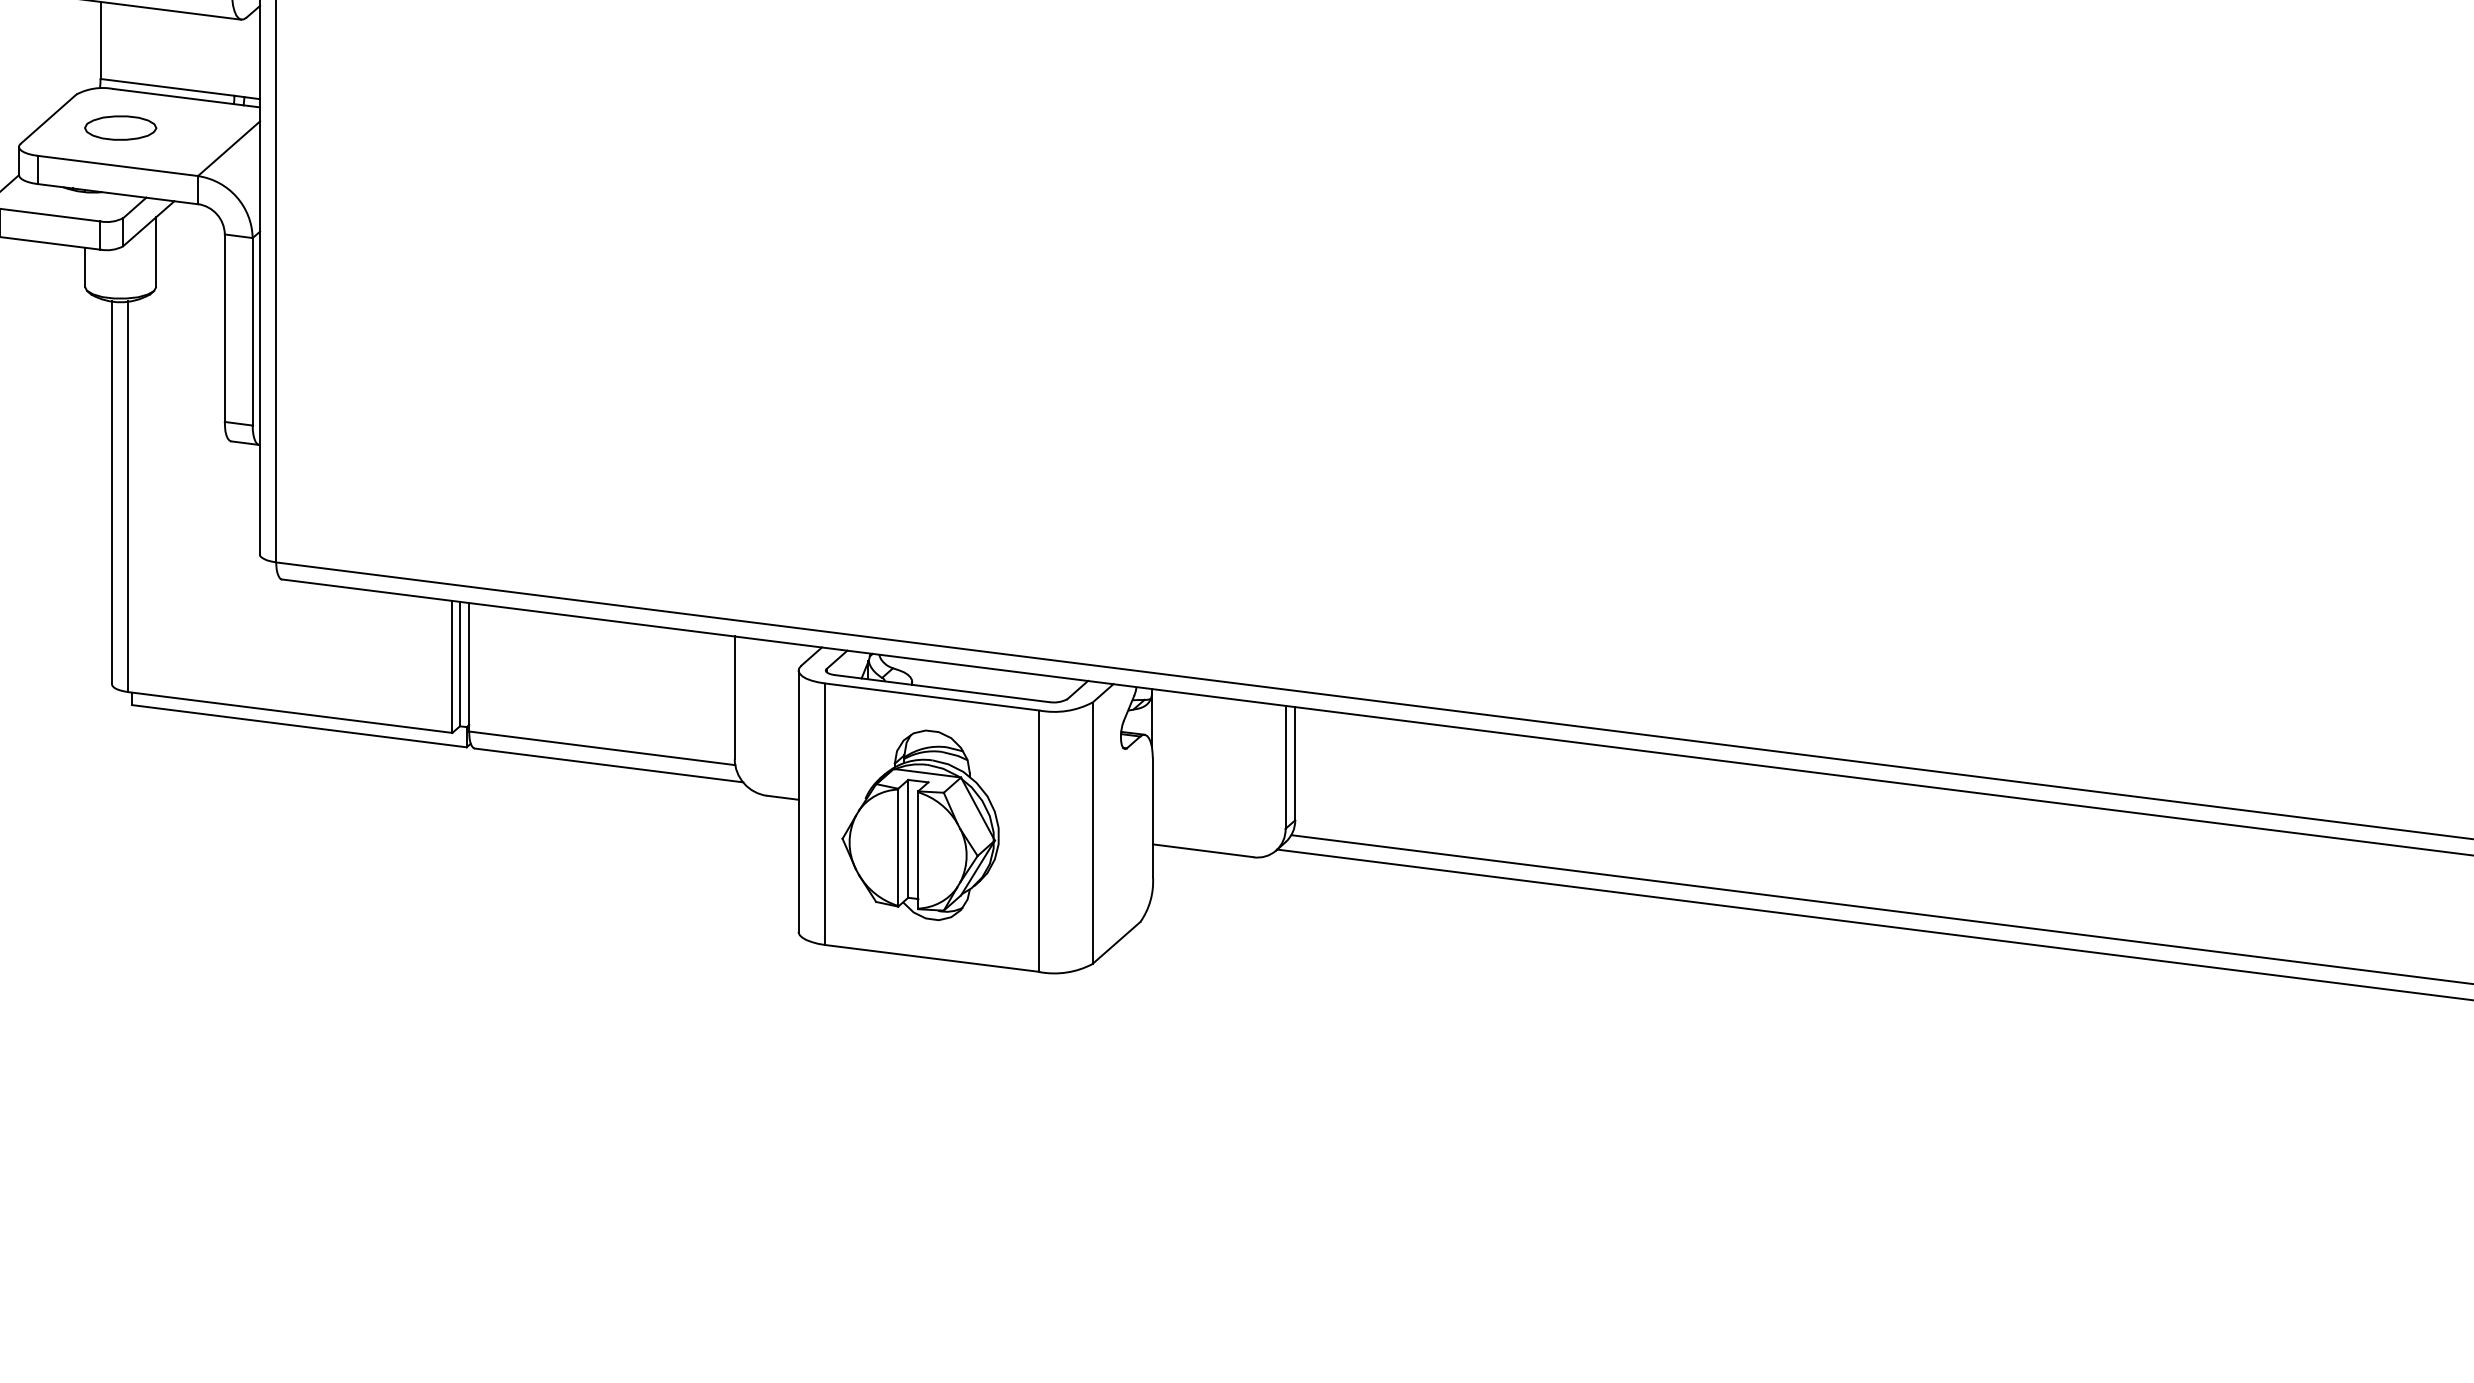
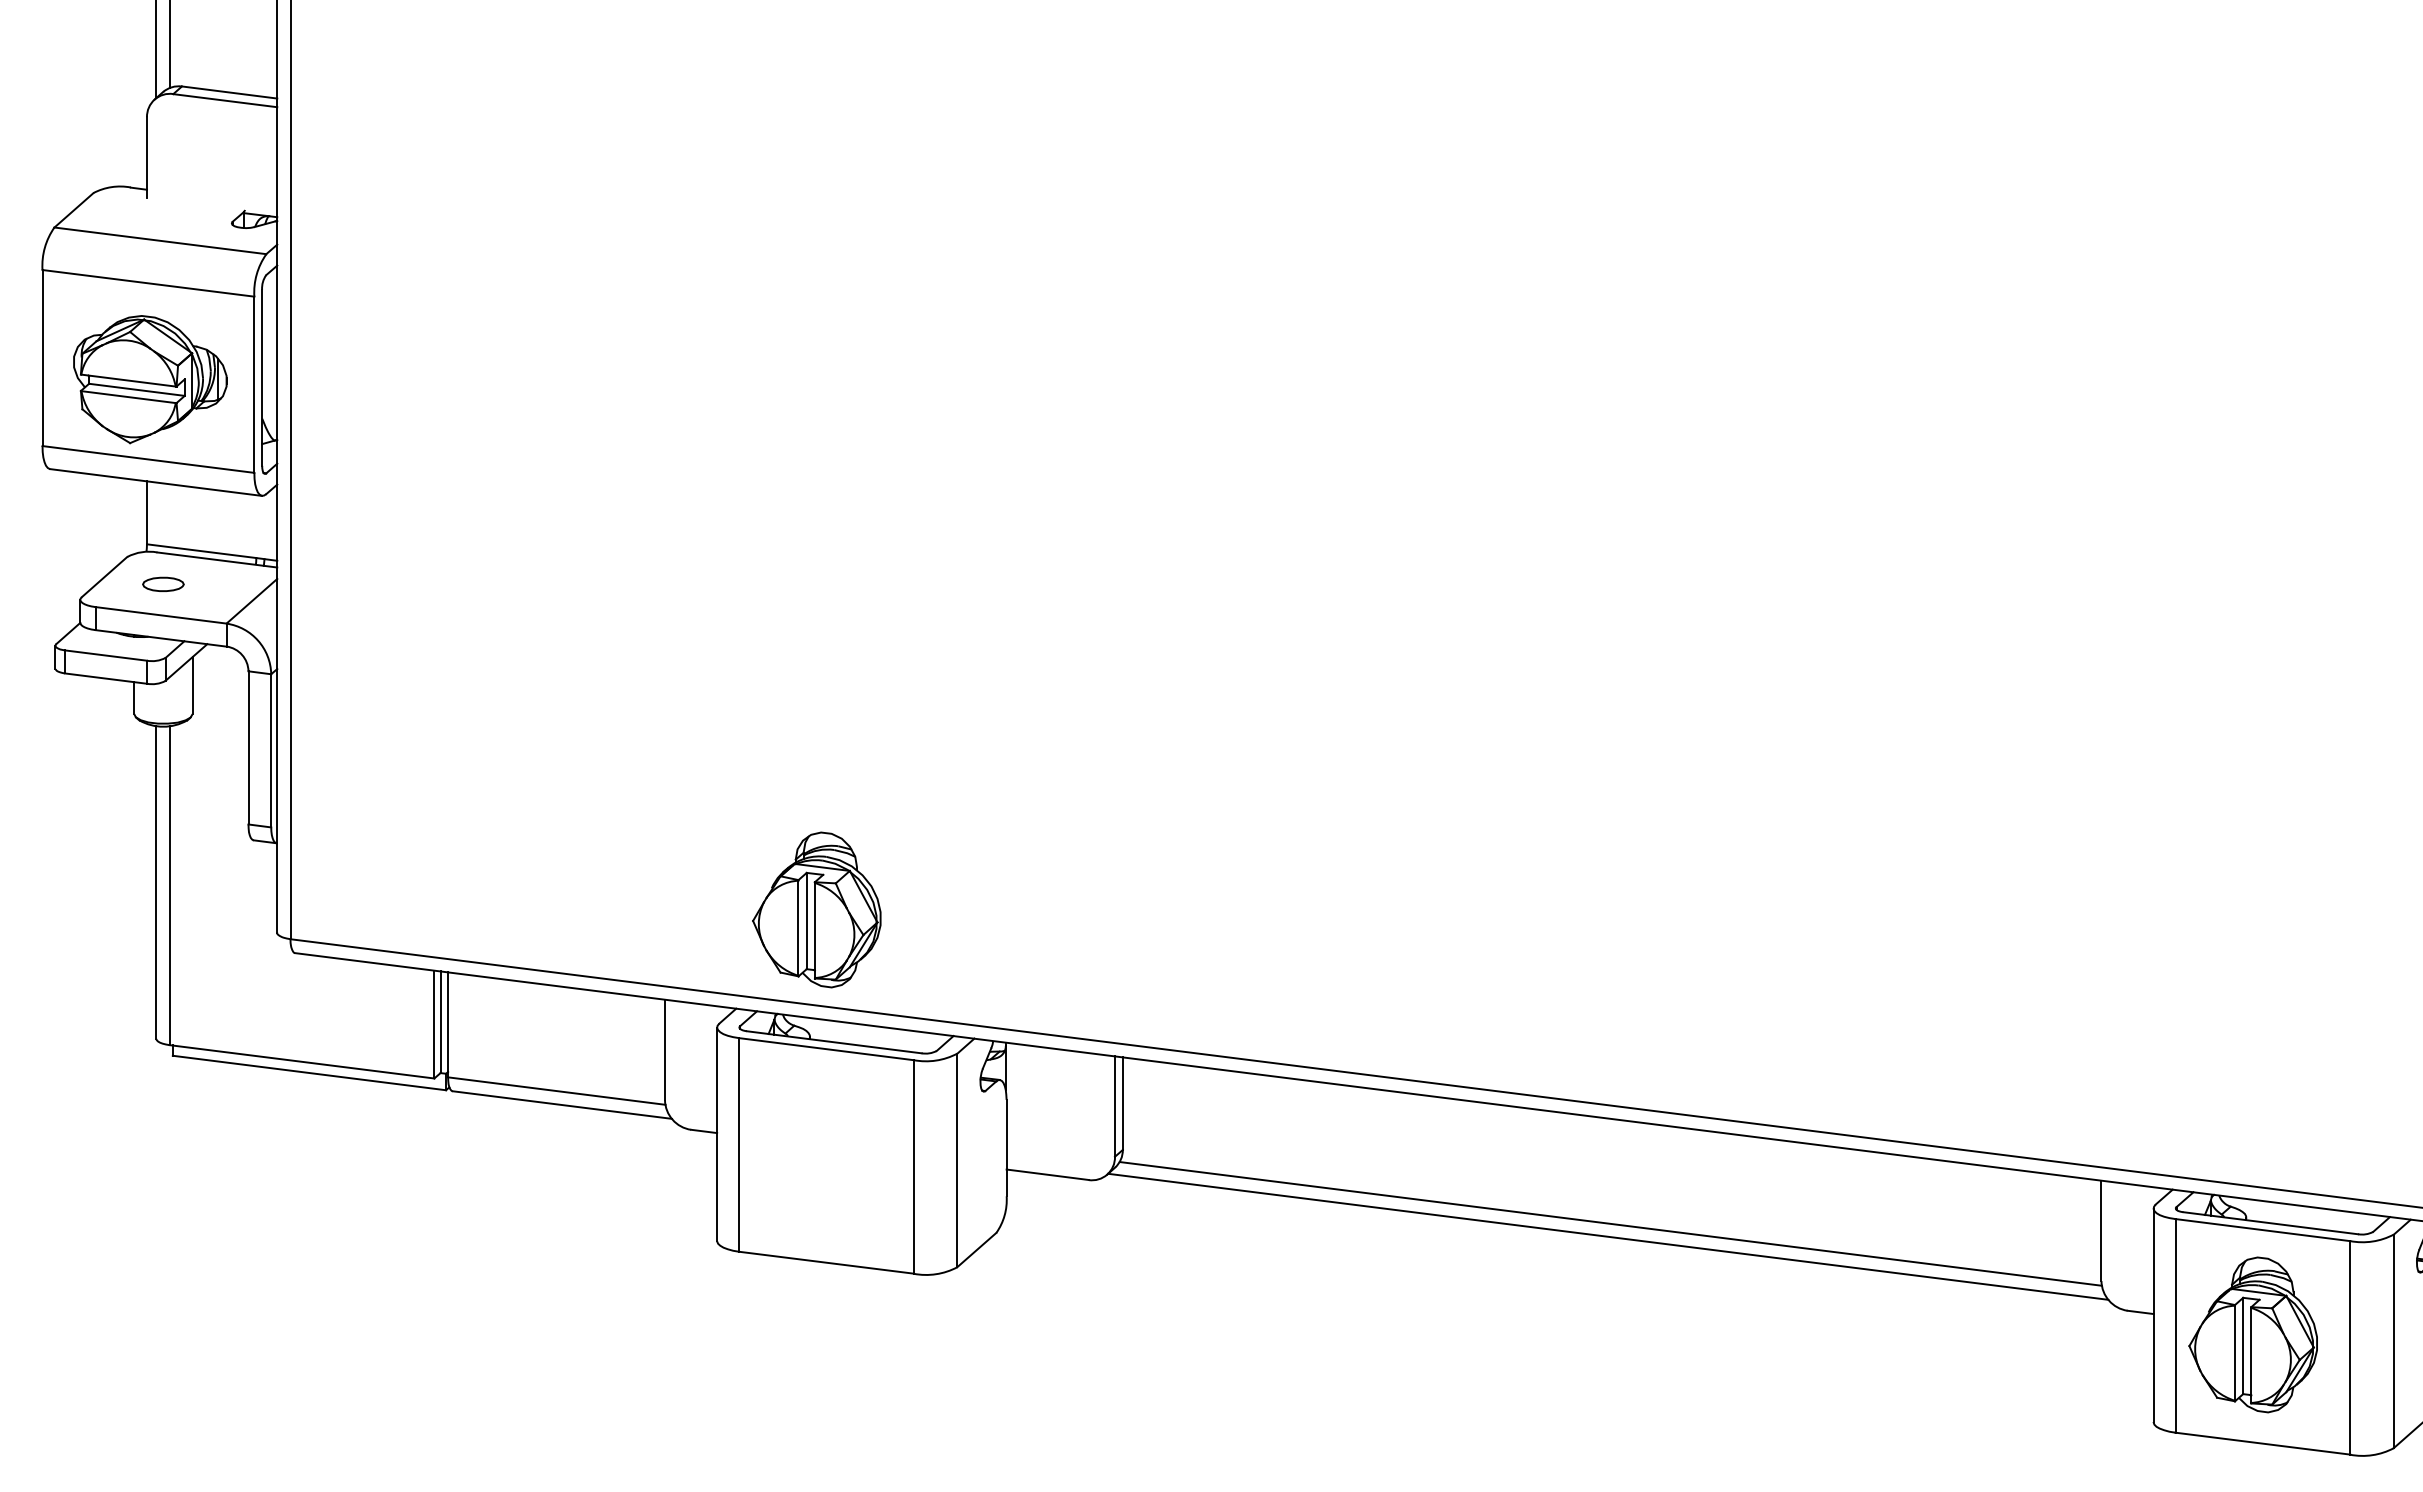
part: (120, 128) -> (163, 584), size x0.7
part: (920, 824) -> (816, 909), moved

